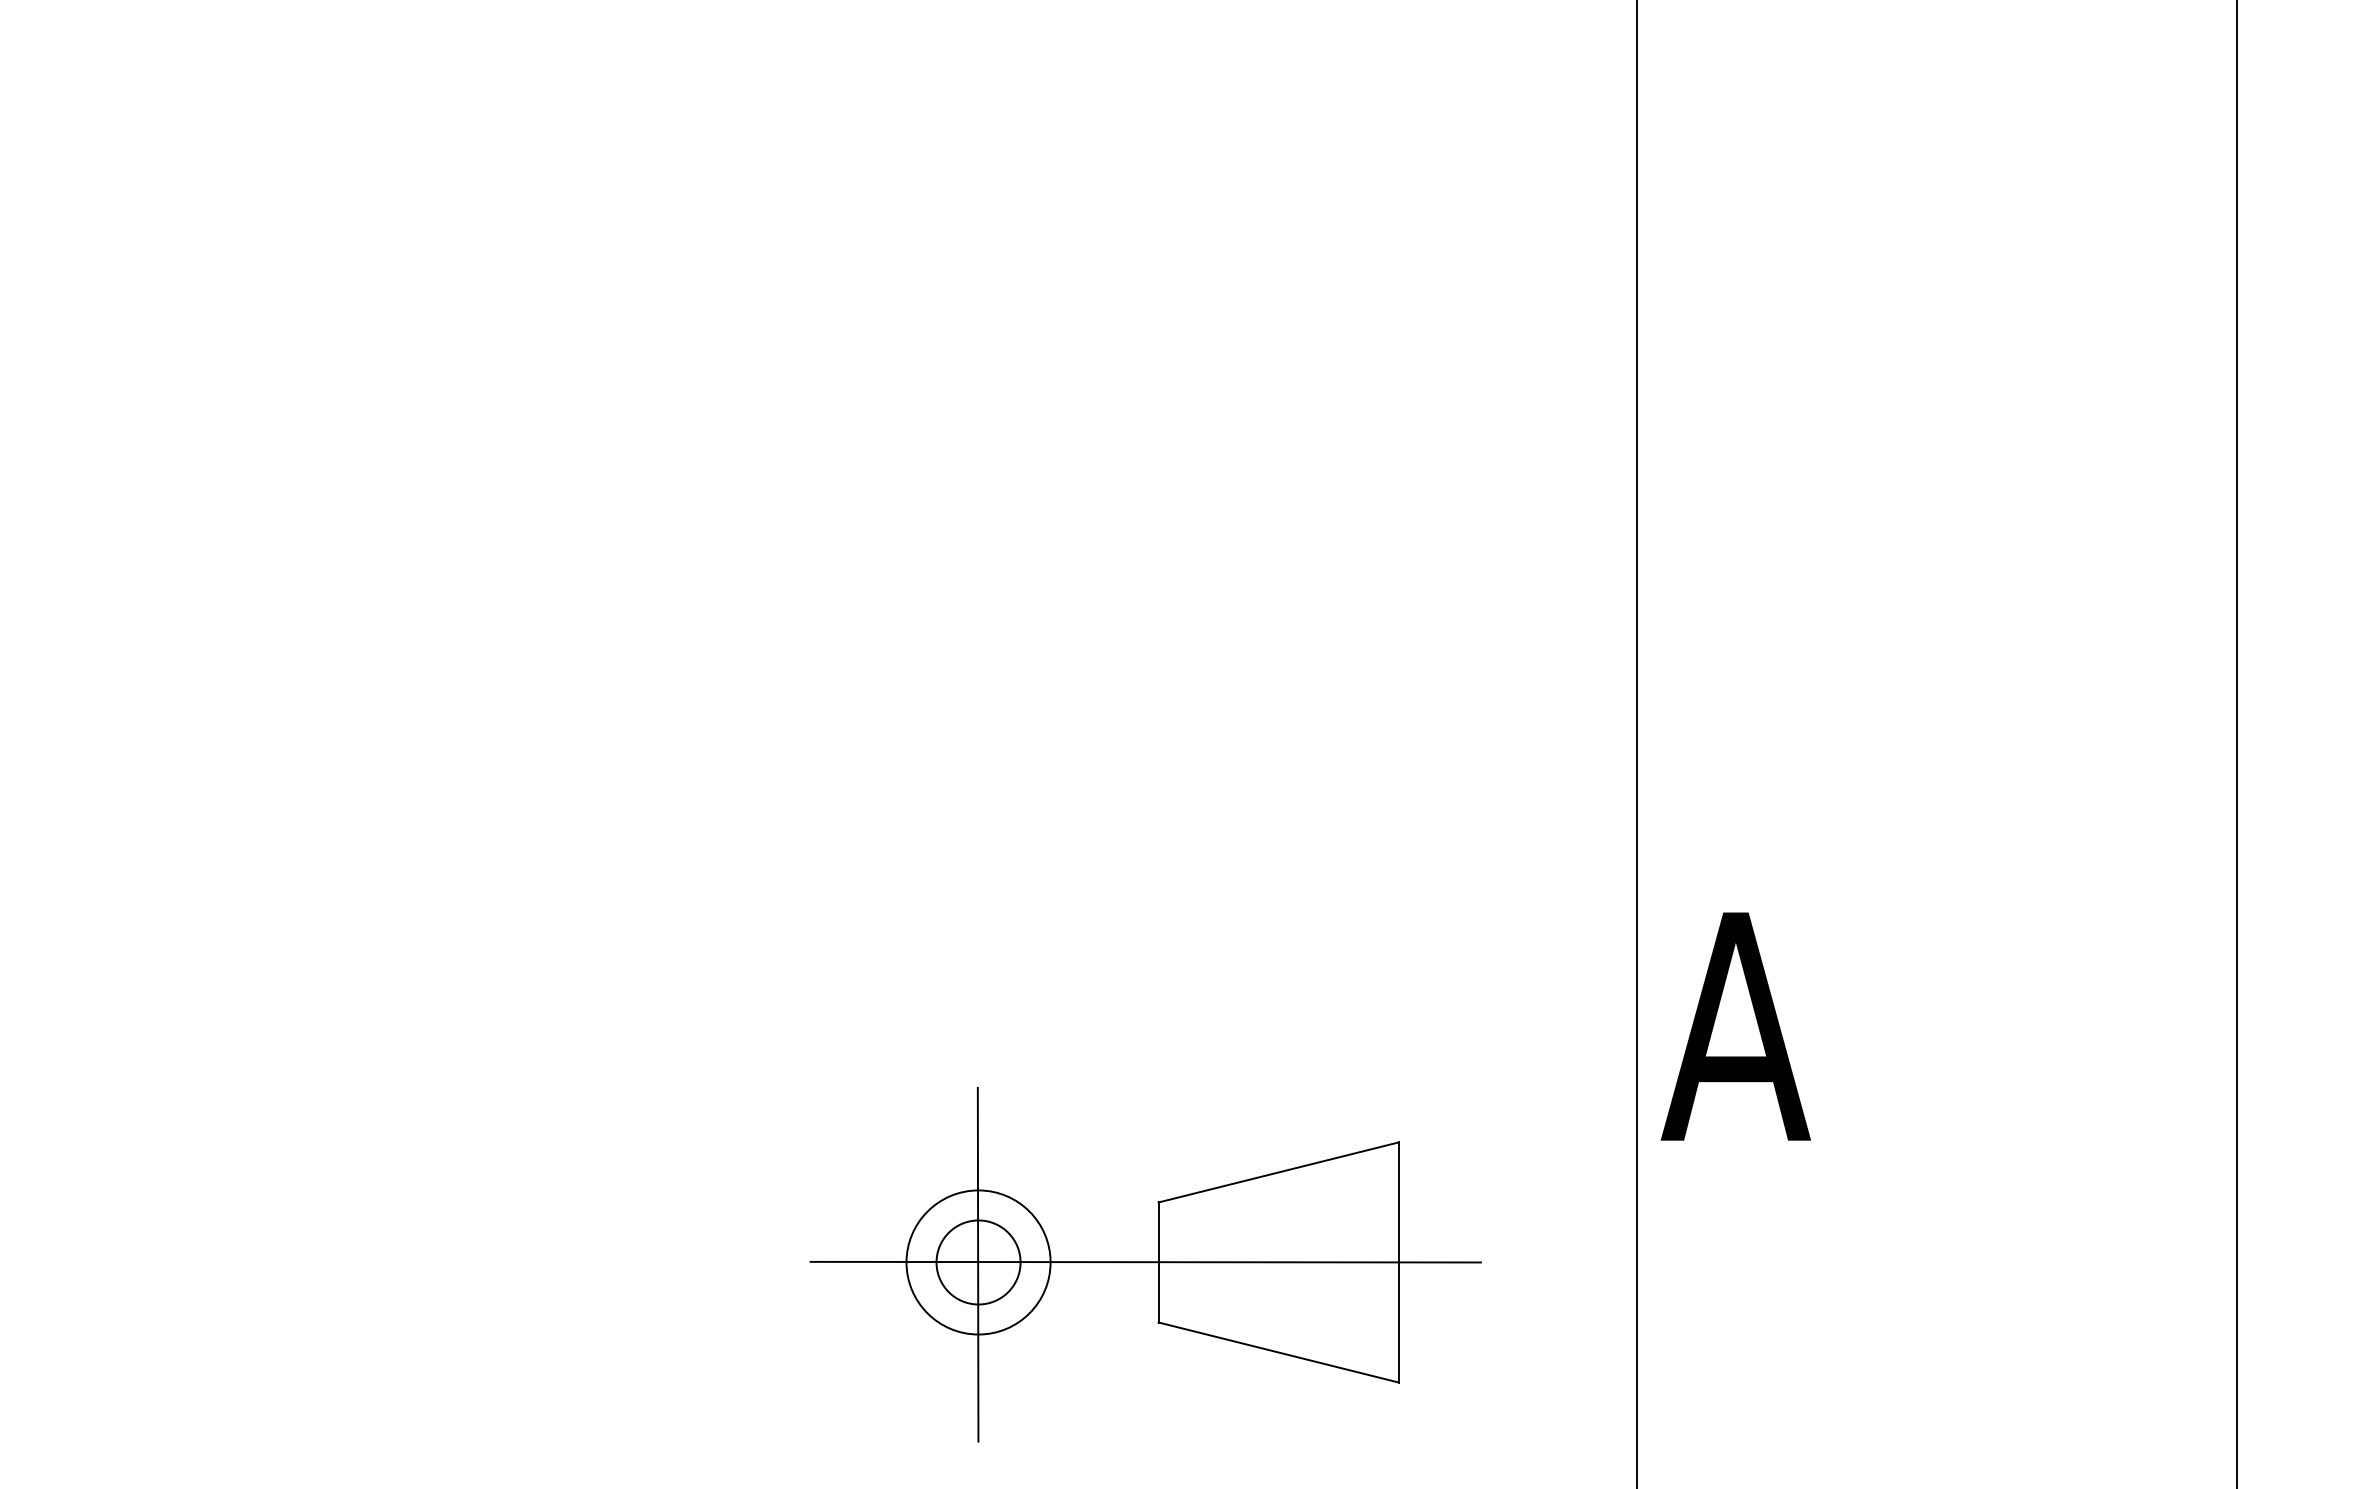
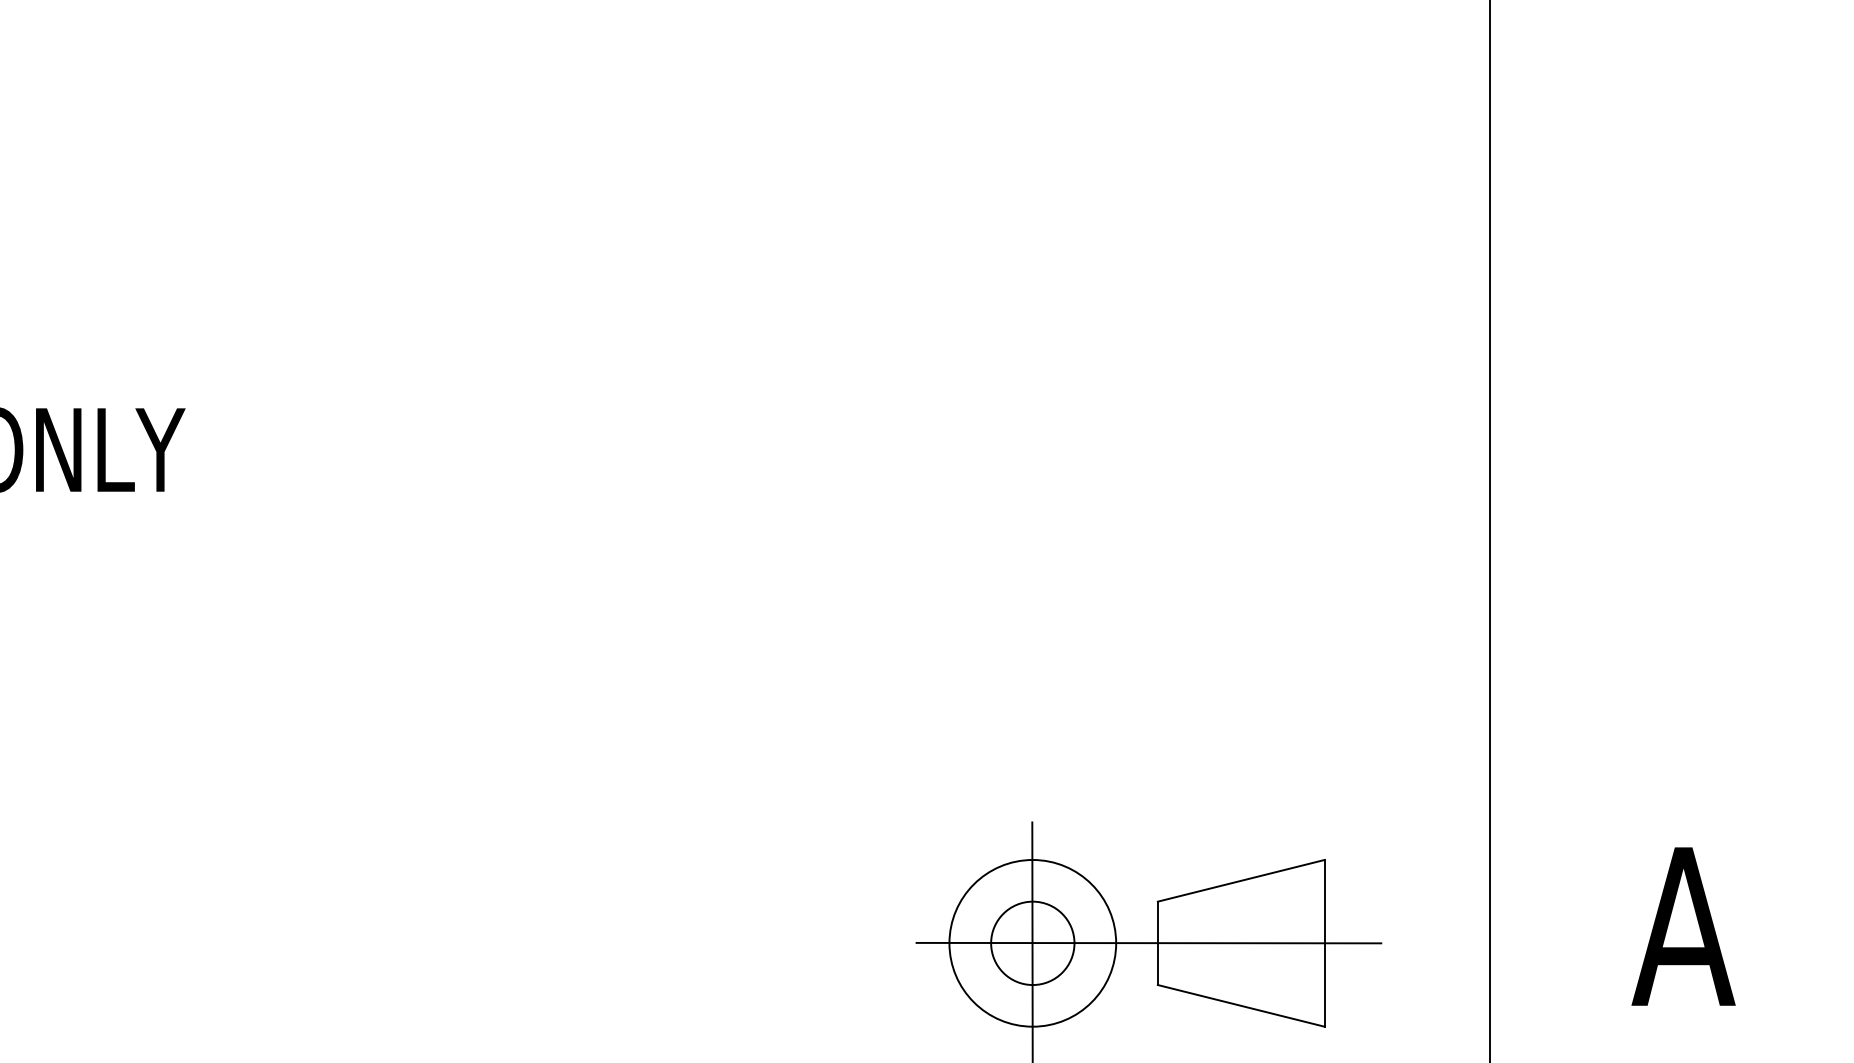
text: (1735, 1026) -> (1683, 926), moved
circle: (978, 1261) -> (1032, 942), size x1.67
circle: (978, 1262) -> (1032, 943), size x1.43

